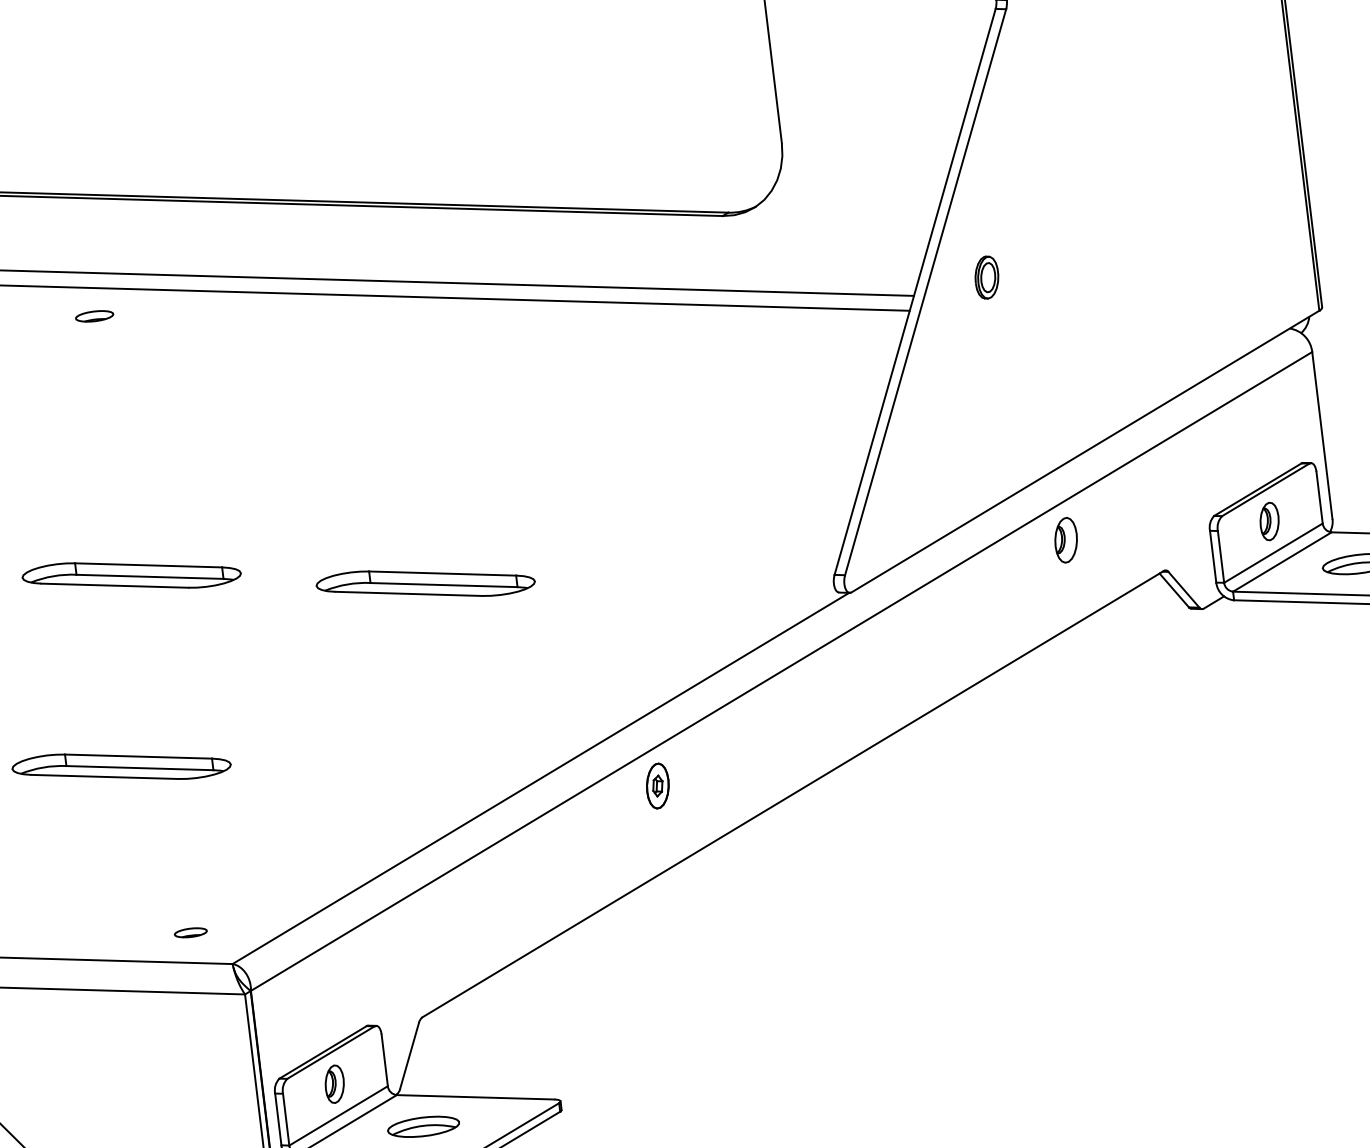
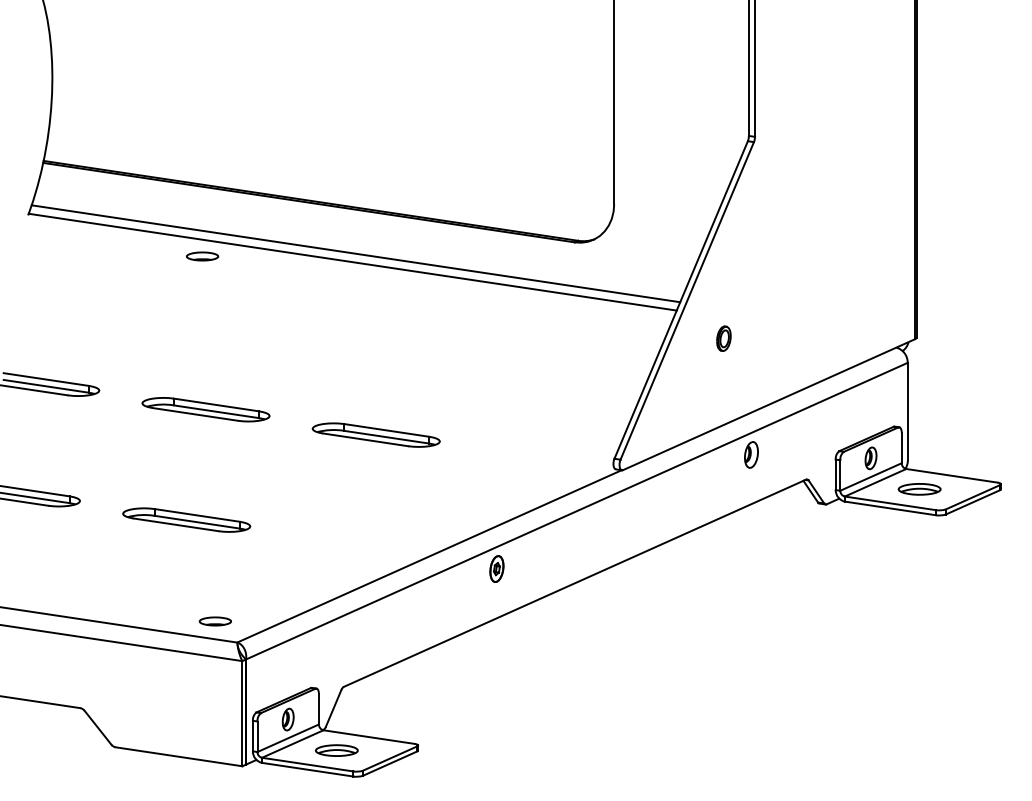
part: (986, 277) -> (723, 338), moved
part: (94, 316) -> (202, 256), size x1.43
part: (189, 932) -> (214, 621), size x1.67

